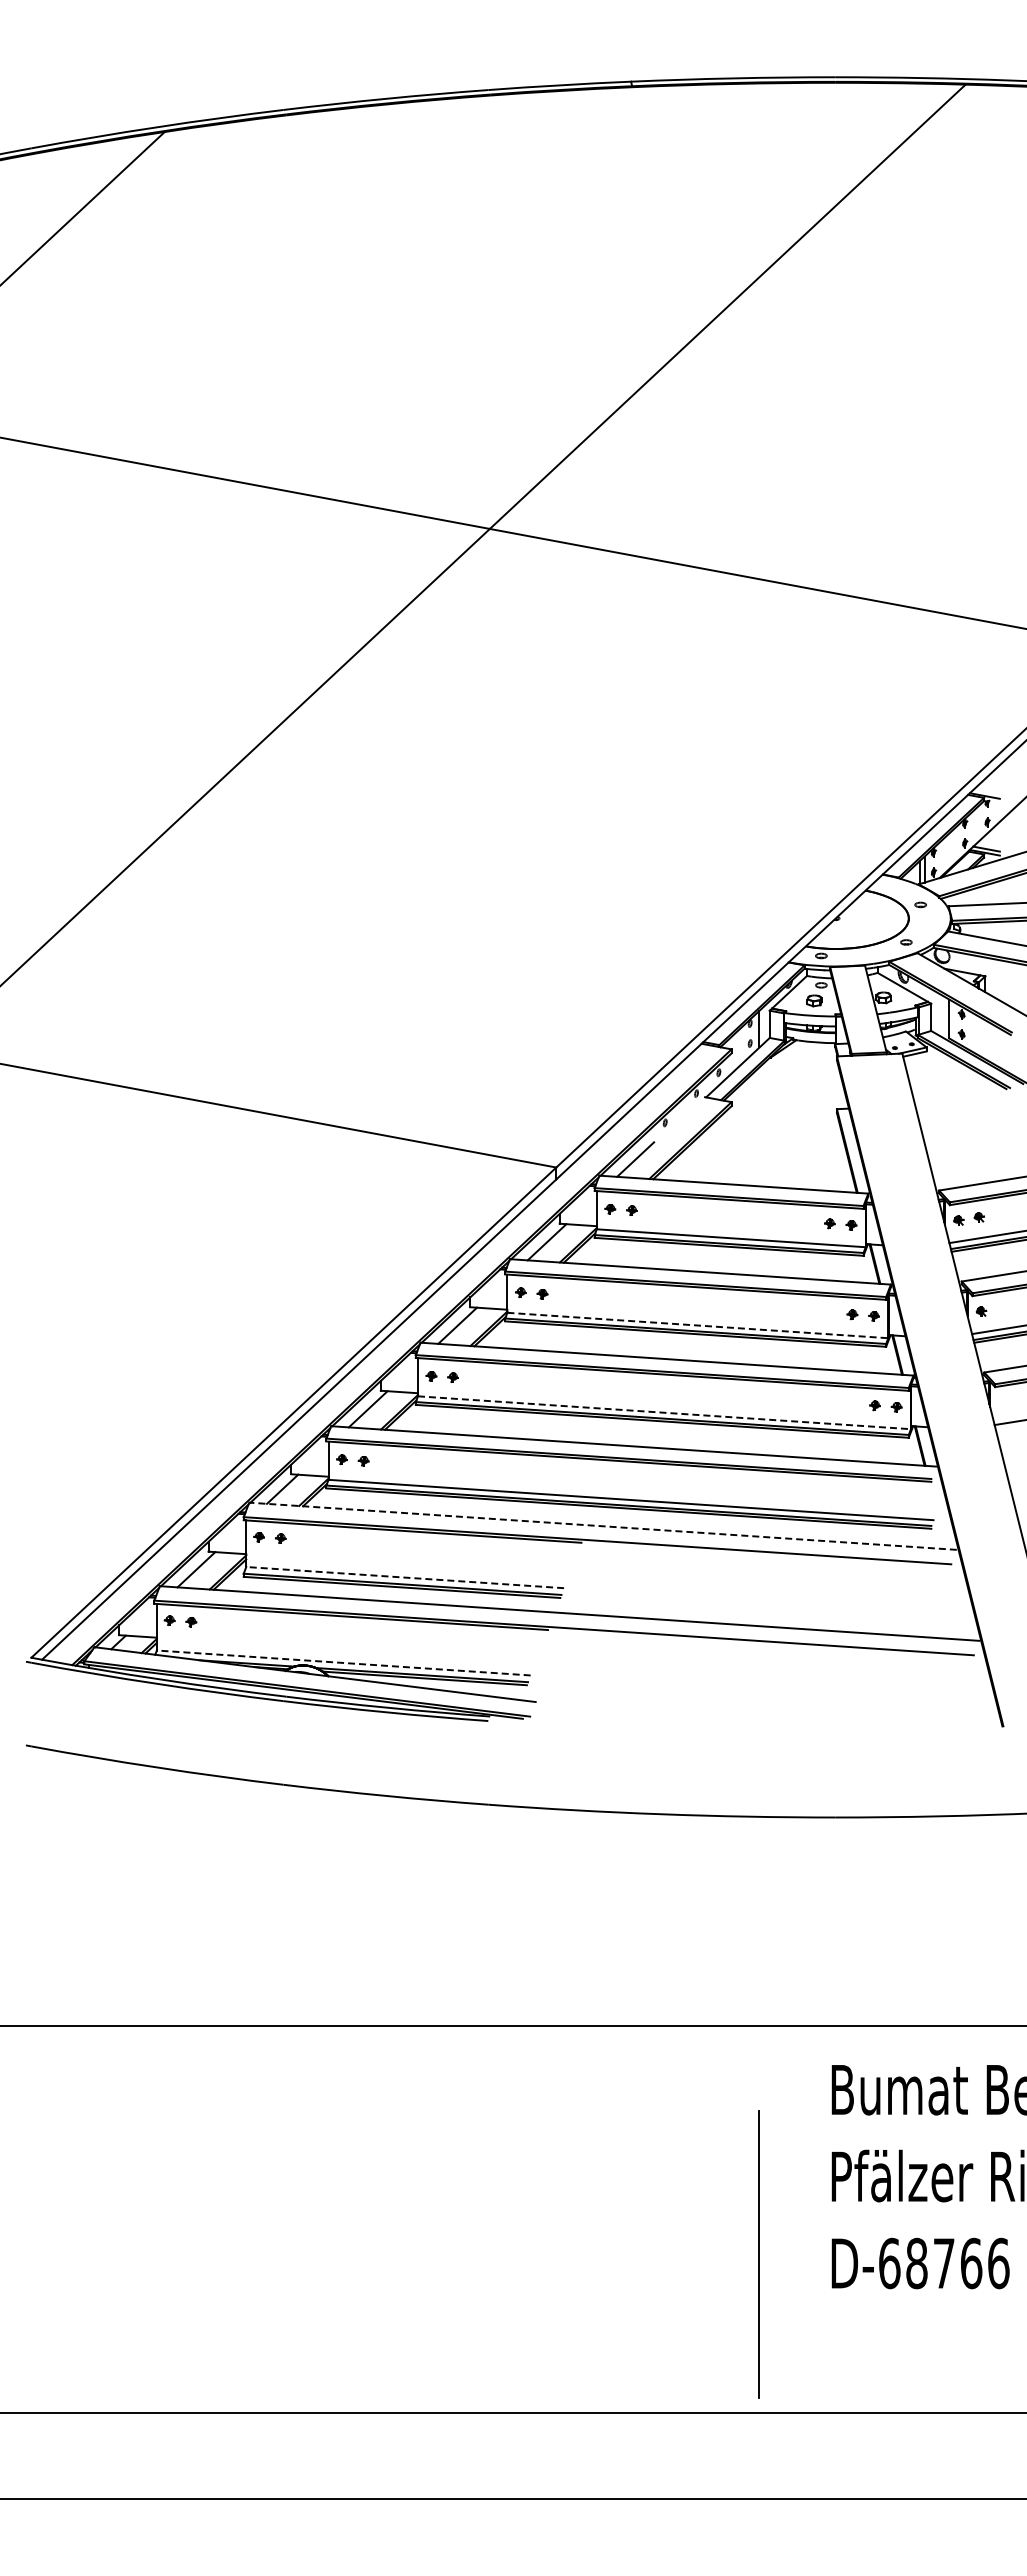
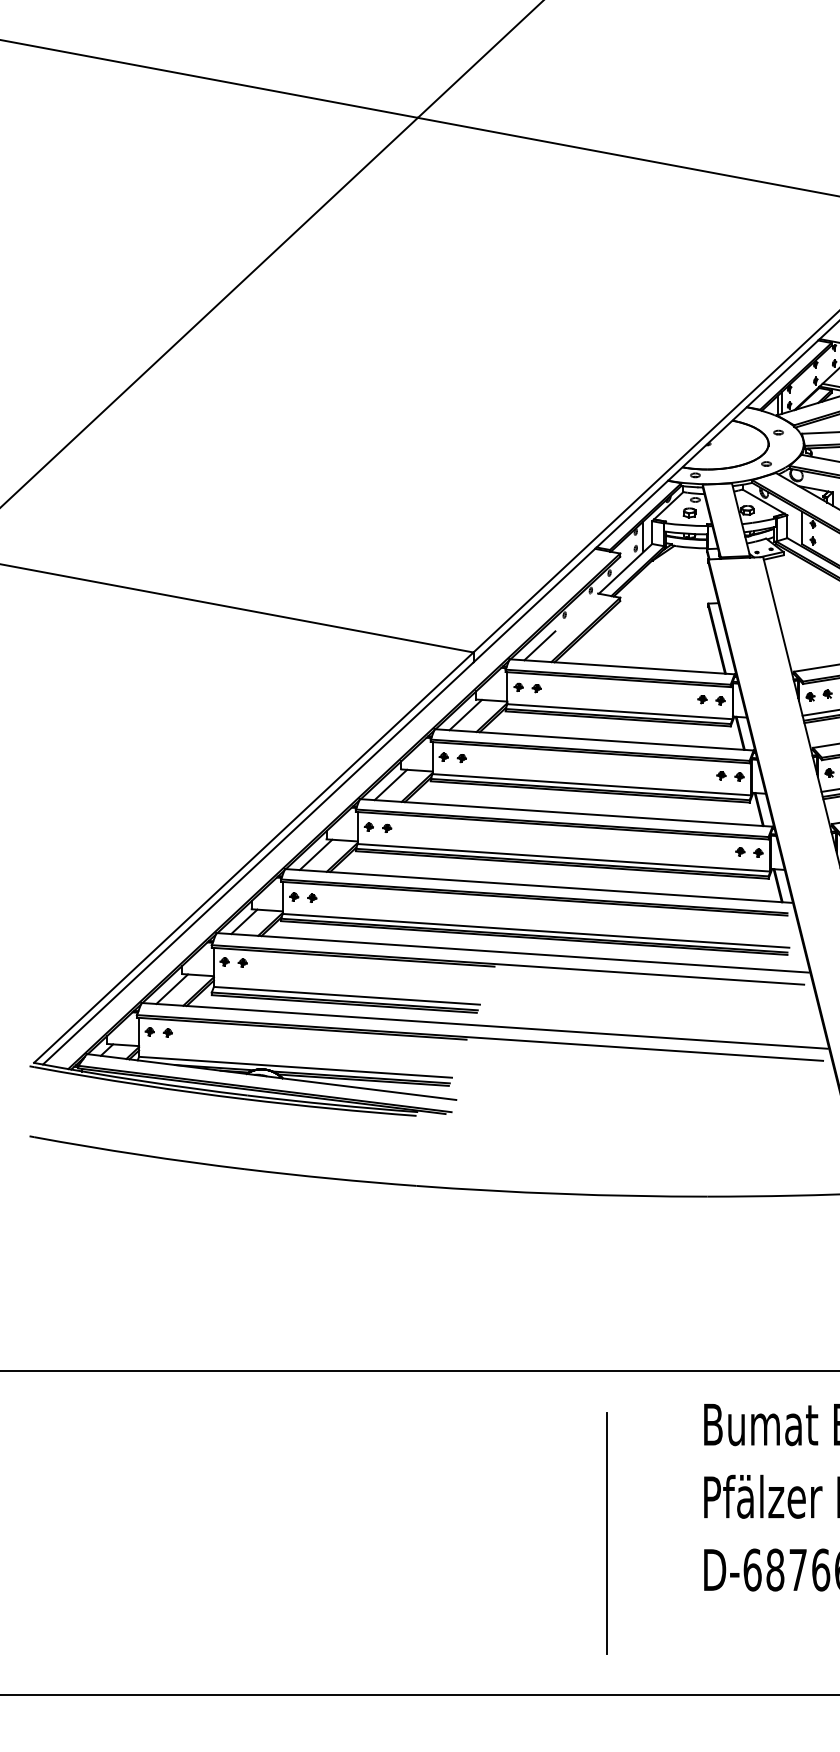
line: (697, 1325) -> (591, 784), dashed -> solid
line: (664, 1412) -> (564, 857), dashed -> solid
line: (603, 1526) -> (513, 953), dashed -> solid
line: (404, 1577) -> (346, 995), dashed -> solid
line: (343, 1662) -> (295, 1066), dashed -> solid
line: (758, 2254) -> (606, 1533), moved

